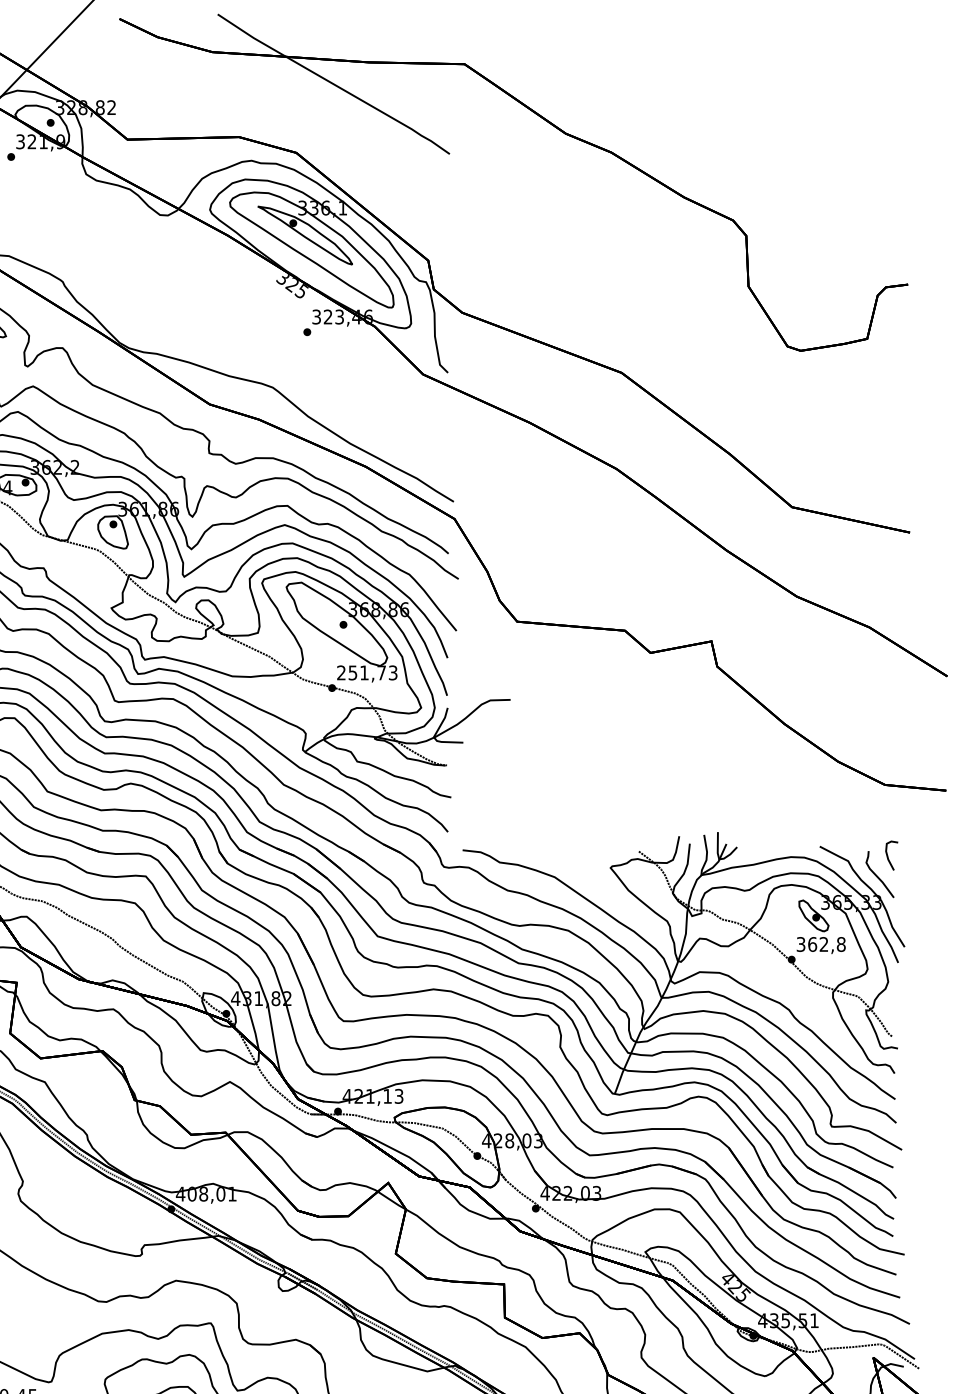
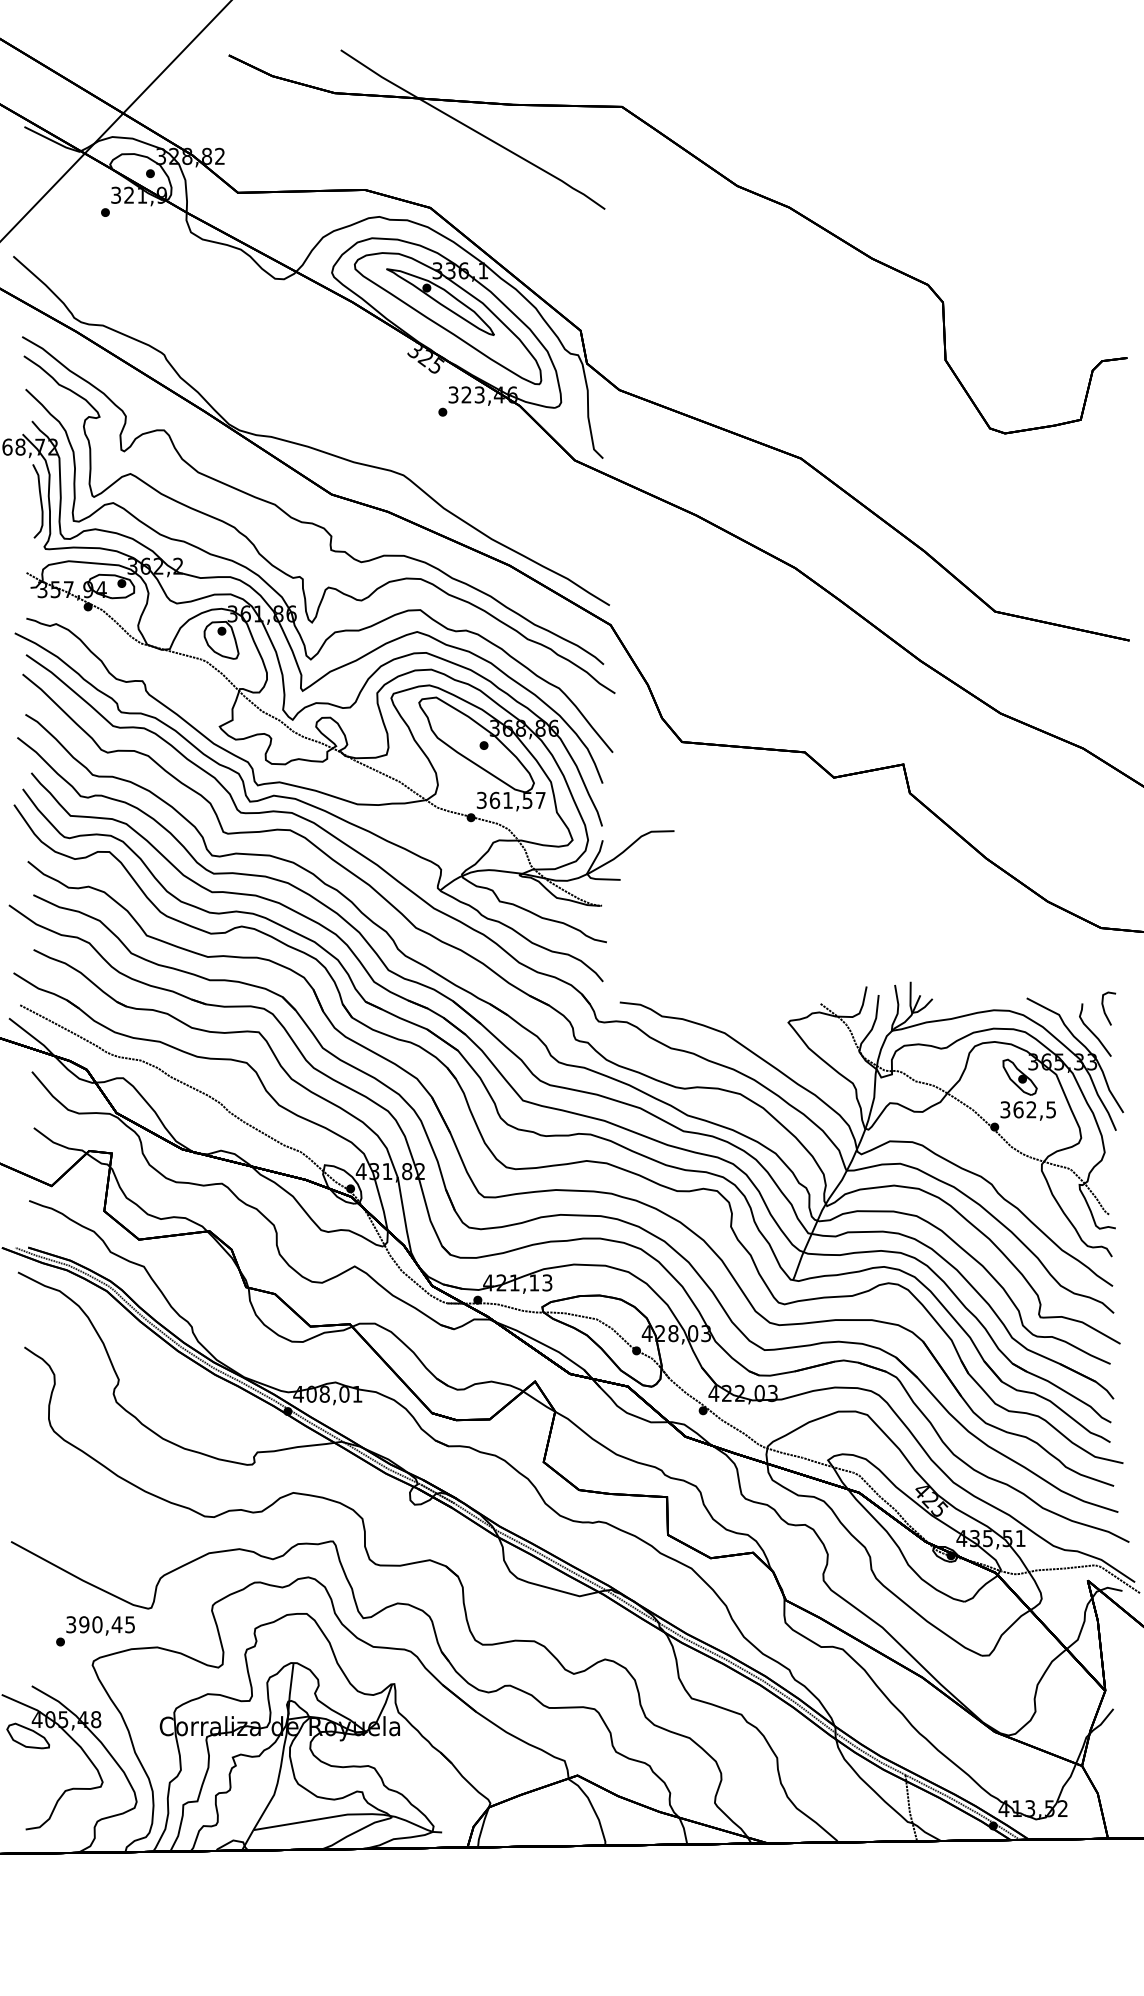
text: (366, 672) -> (510, 800), 251,73 -> 361,57
text: (841, 944) -> (1051, 1109), 362,8 -> 362,5

